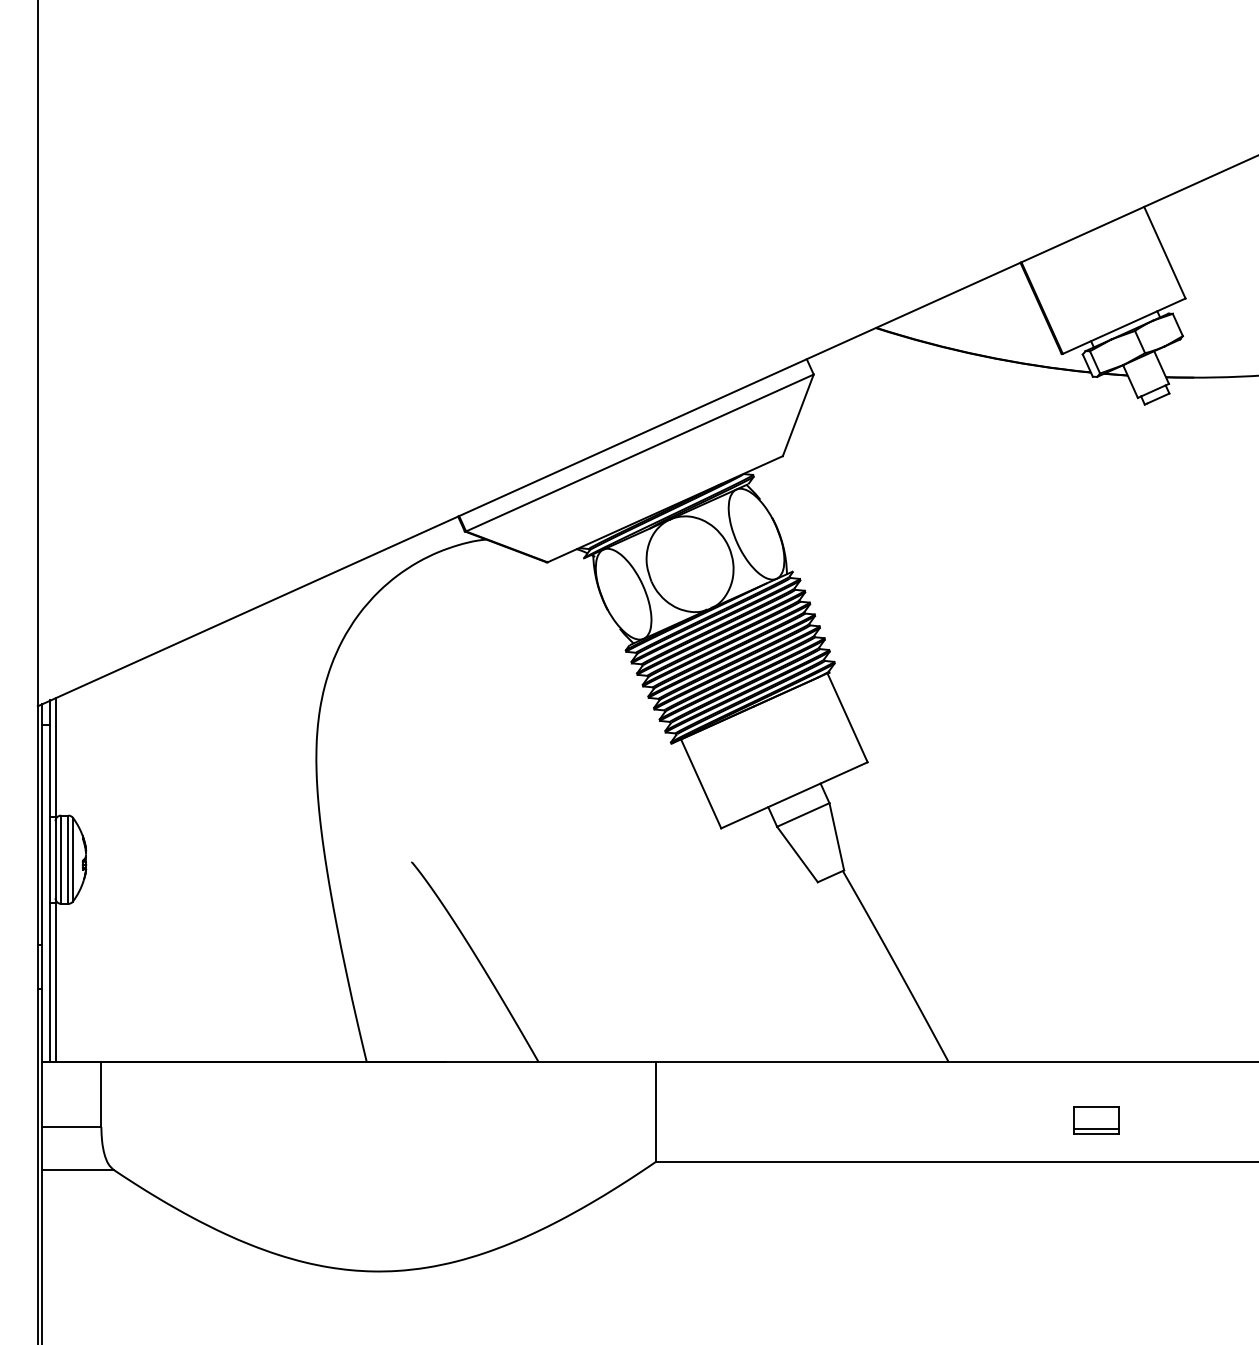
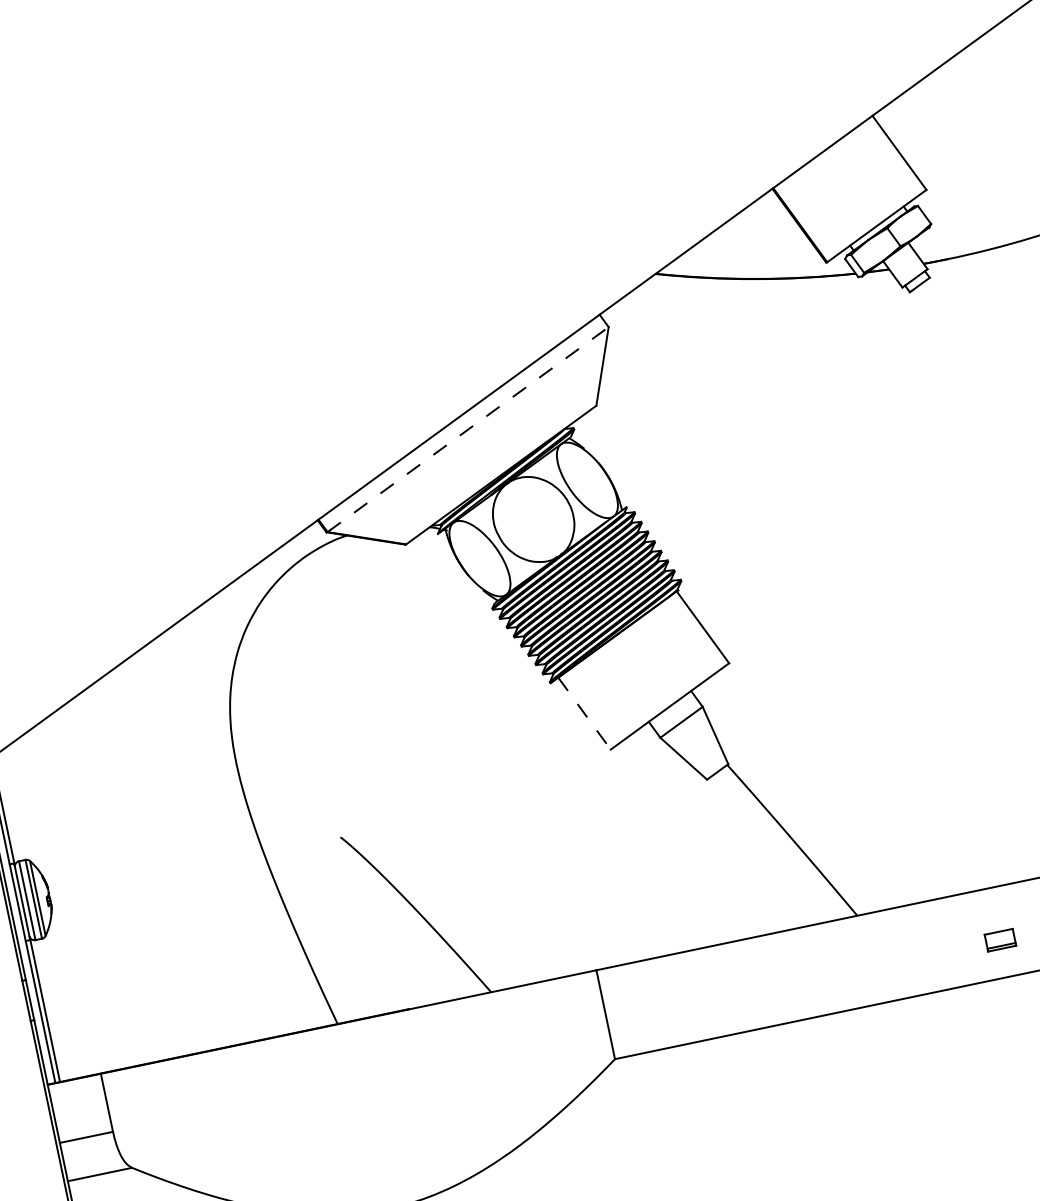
line: (639, 453) -> (467, 430), solid -> dashed
line: (701, 783) -> (584, 713), solid -> dashed
part: (1096, 1120) -> (1000, 940), size x0.7

